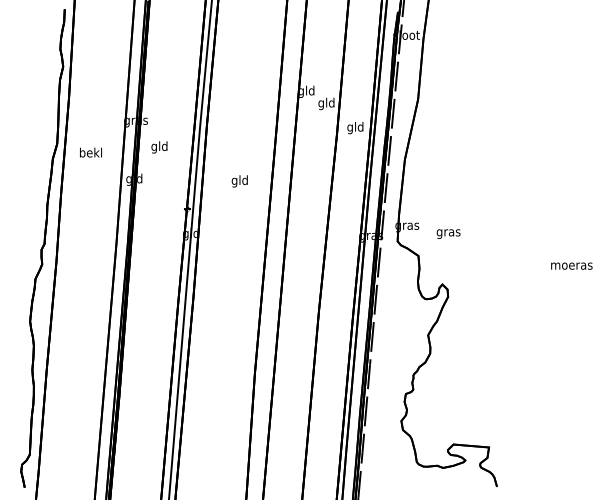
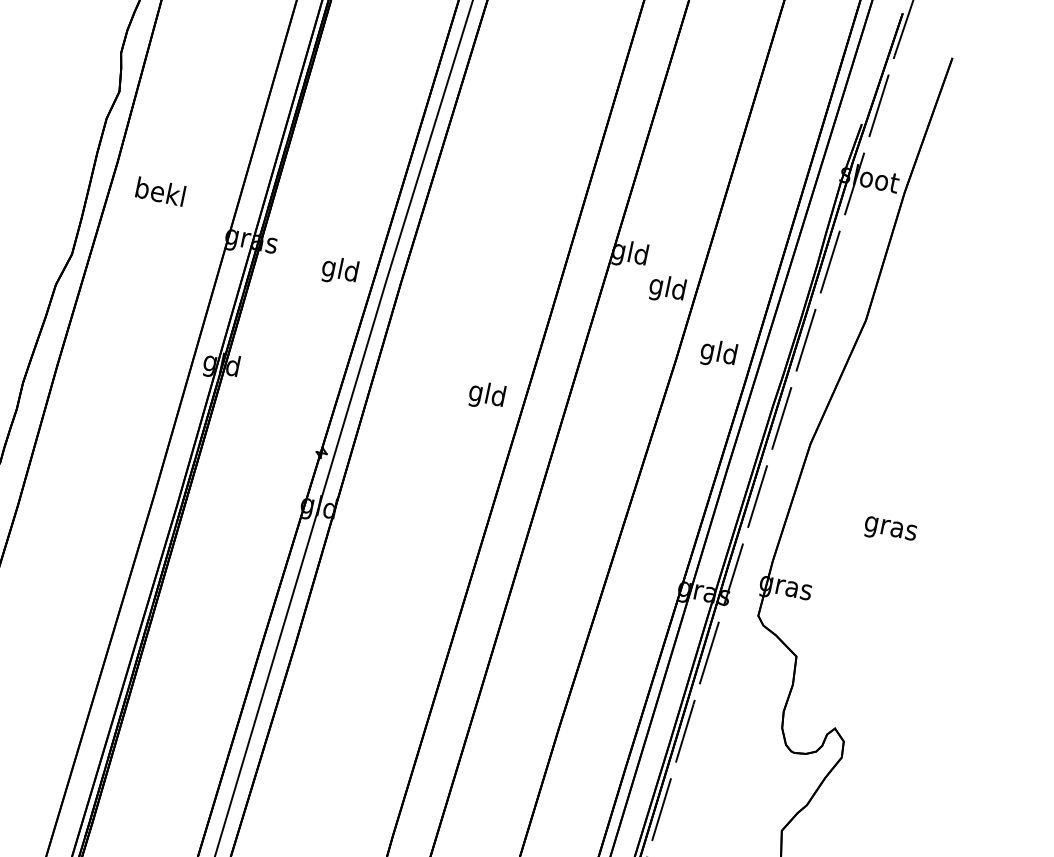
text: (159, 147) -> (339, 271), moved
text: (90, 152) -> (159, 191), moved
text: (239, 181) -> (486, 395), moved
text: (448, 233) -> (890, 529), moved

